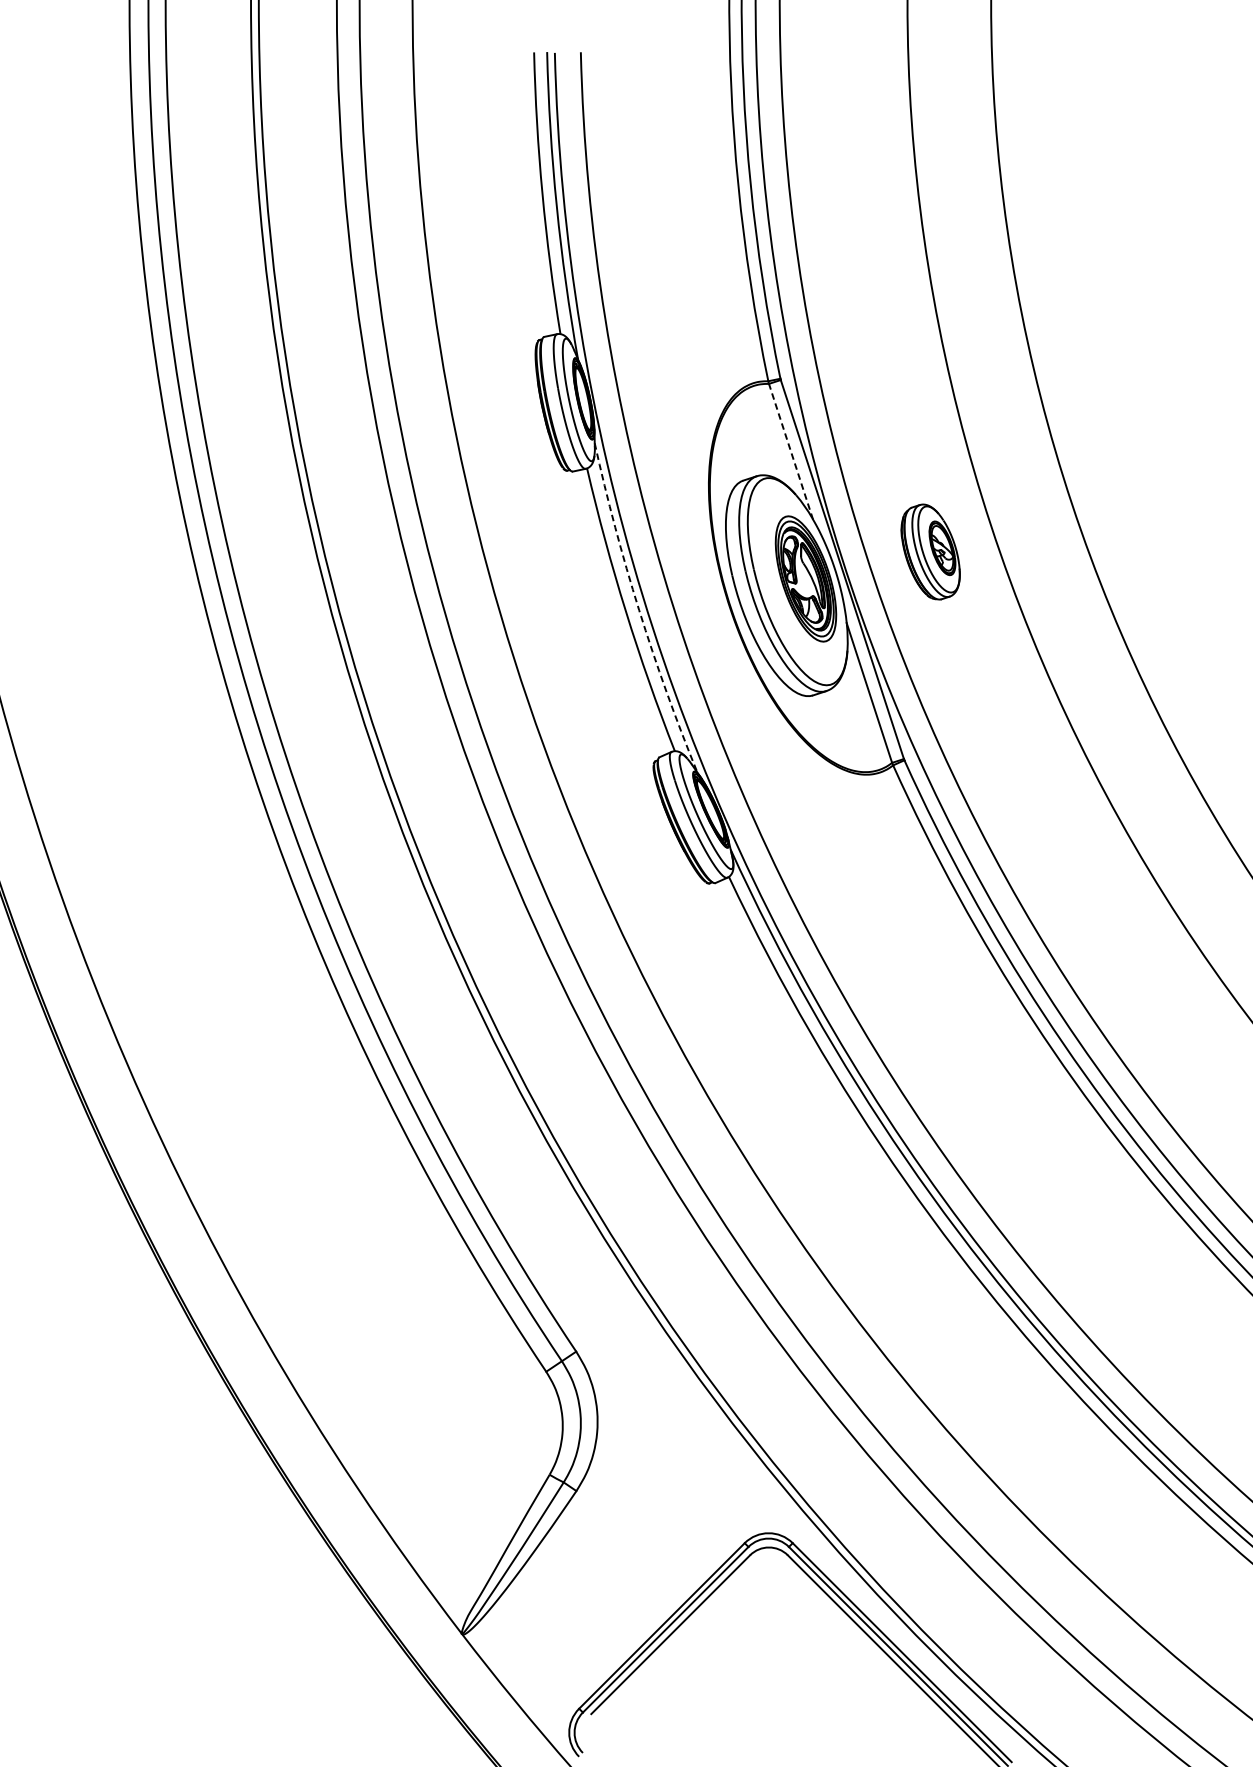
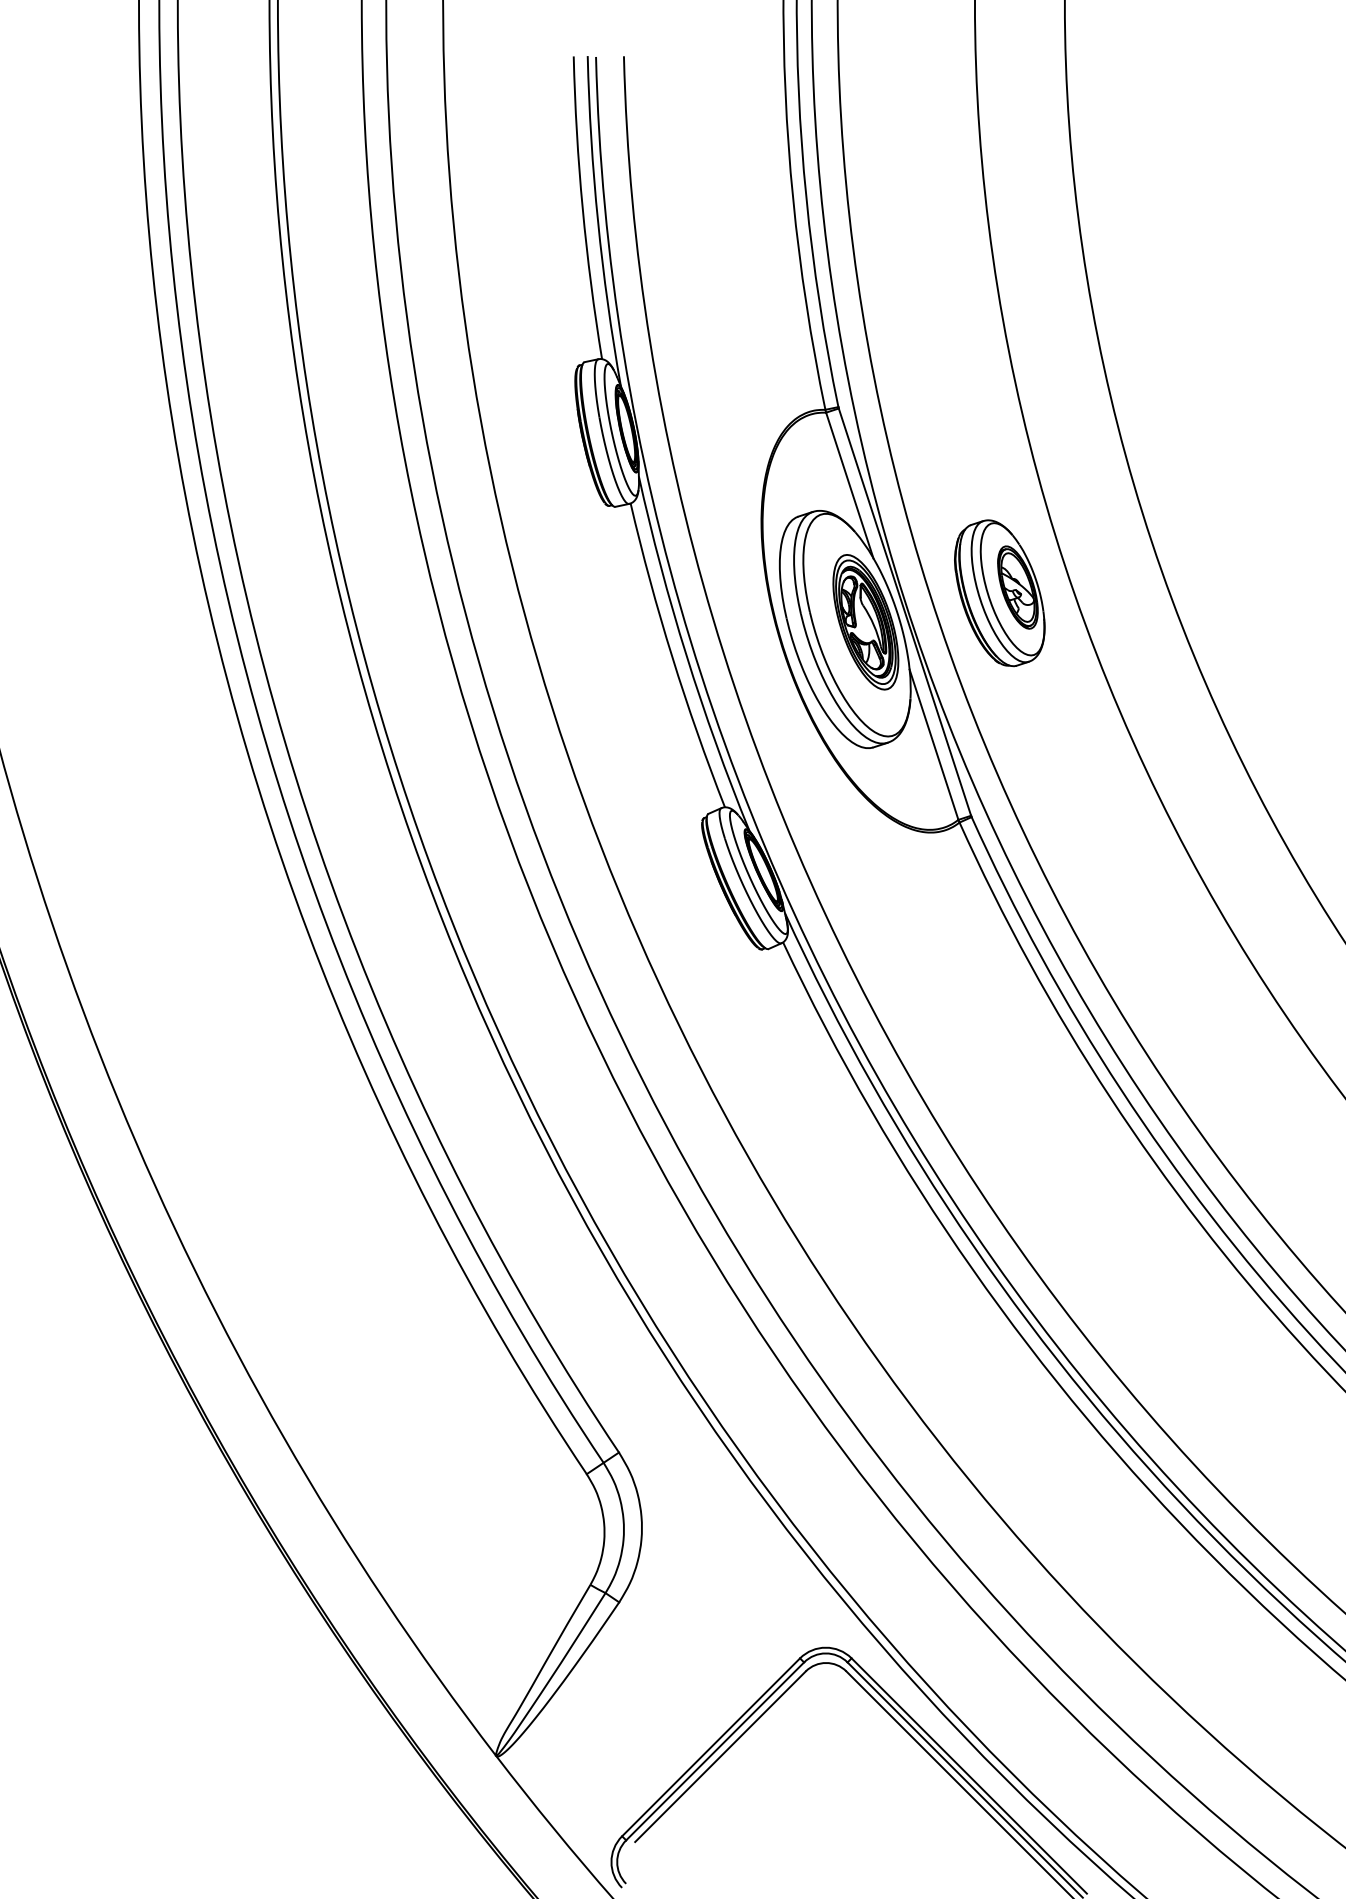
line: (790, 451) -> (849, 485), dashed -> solid
part: (930, 552) -> (999, 593), size x1.43
arc: (639, 609) -> (686, 655), dashed -> solid

